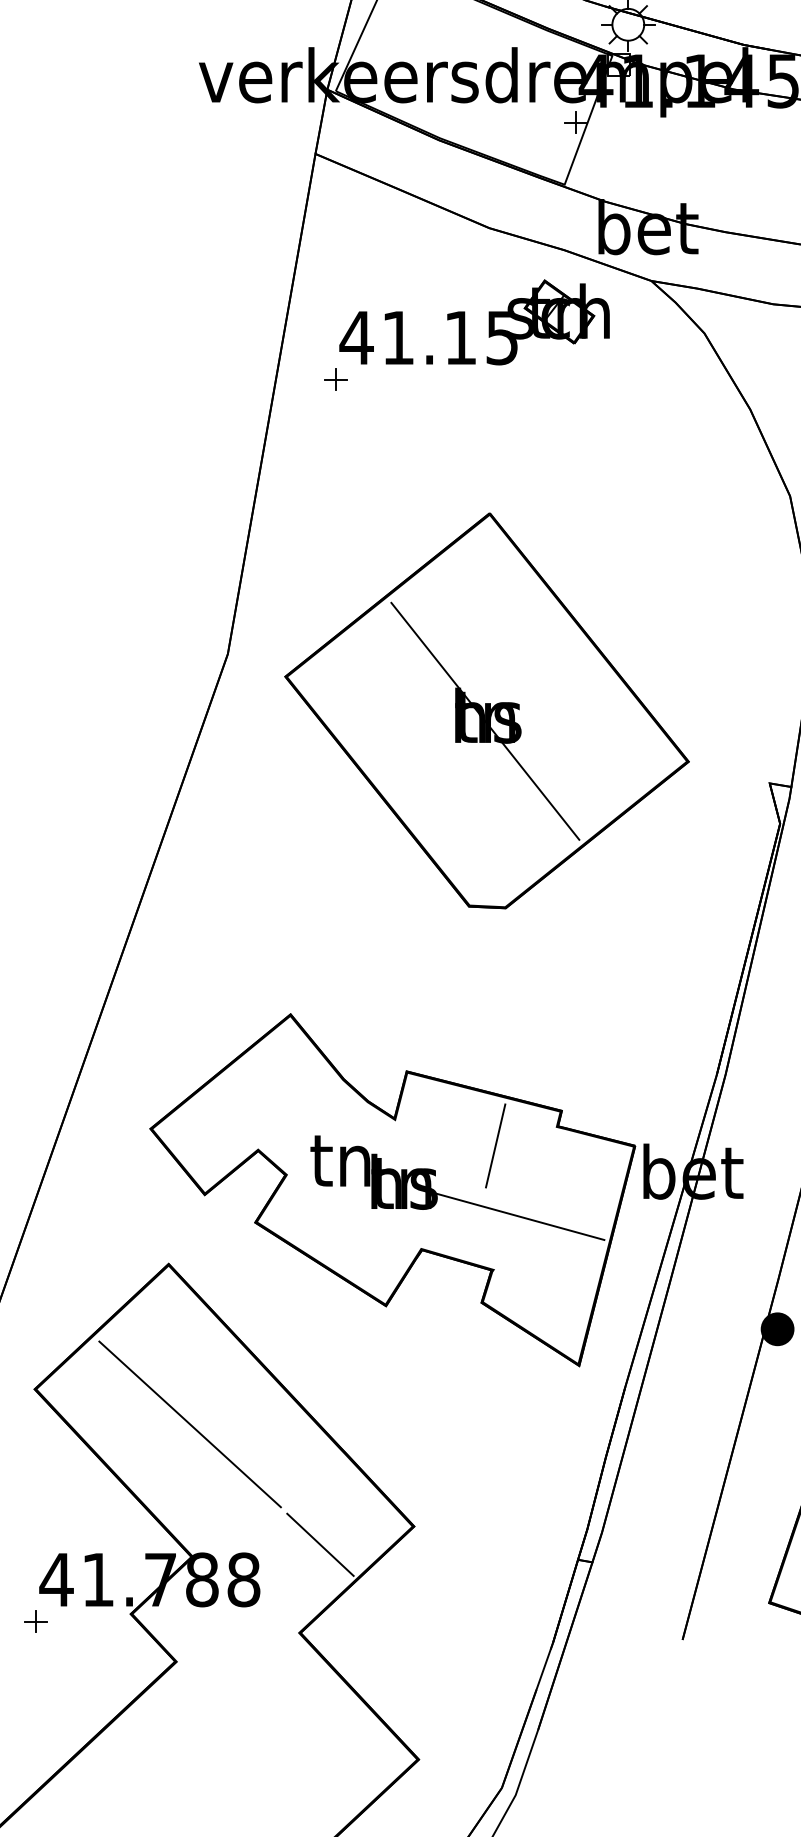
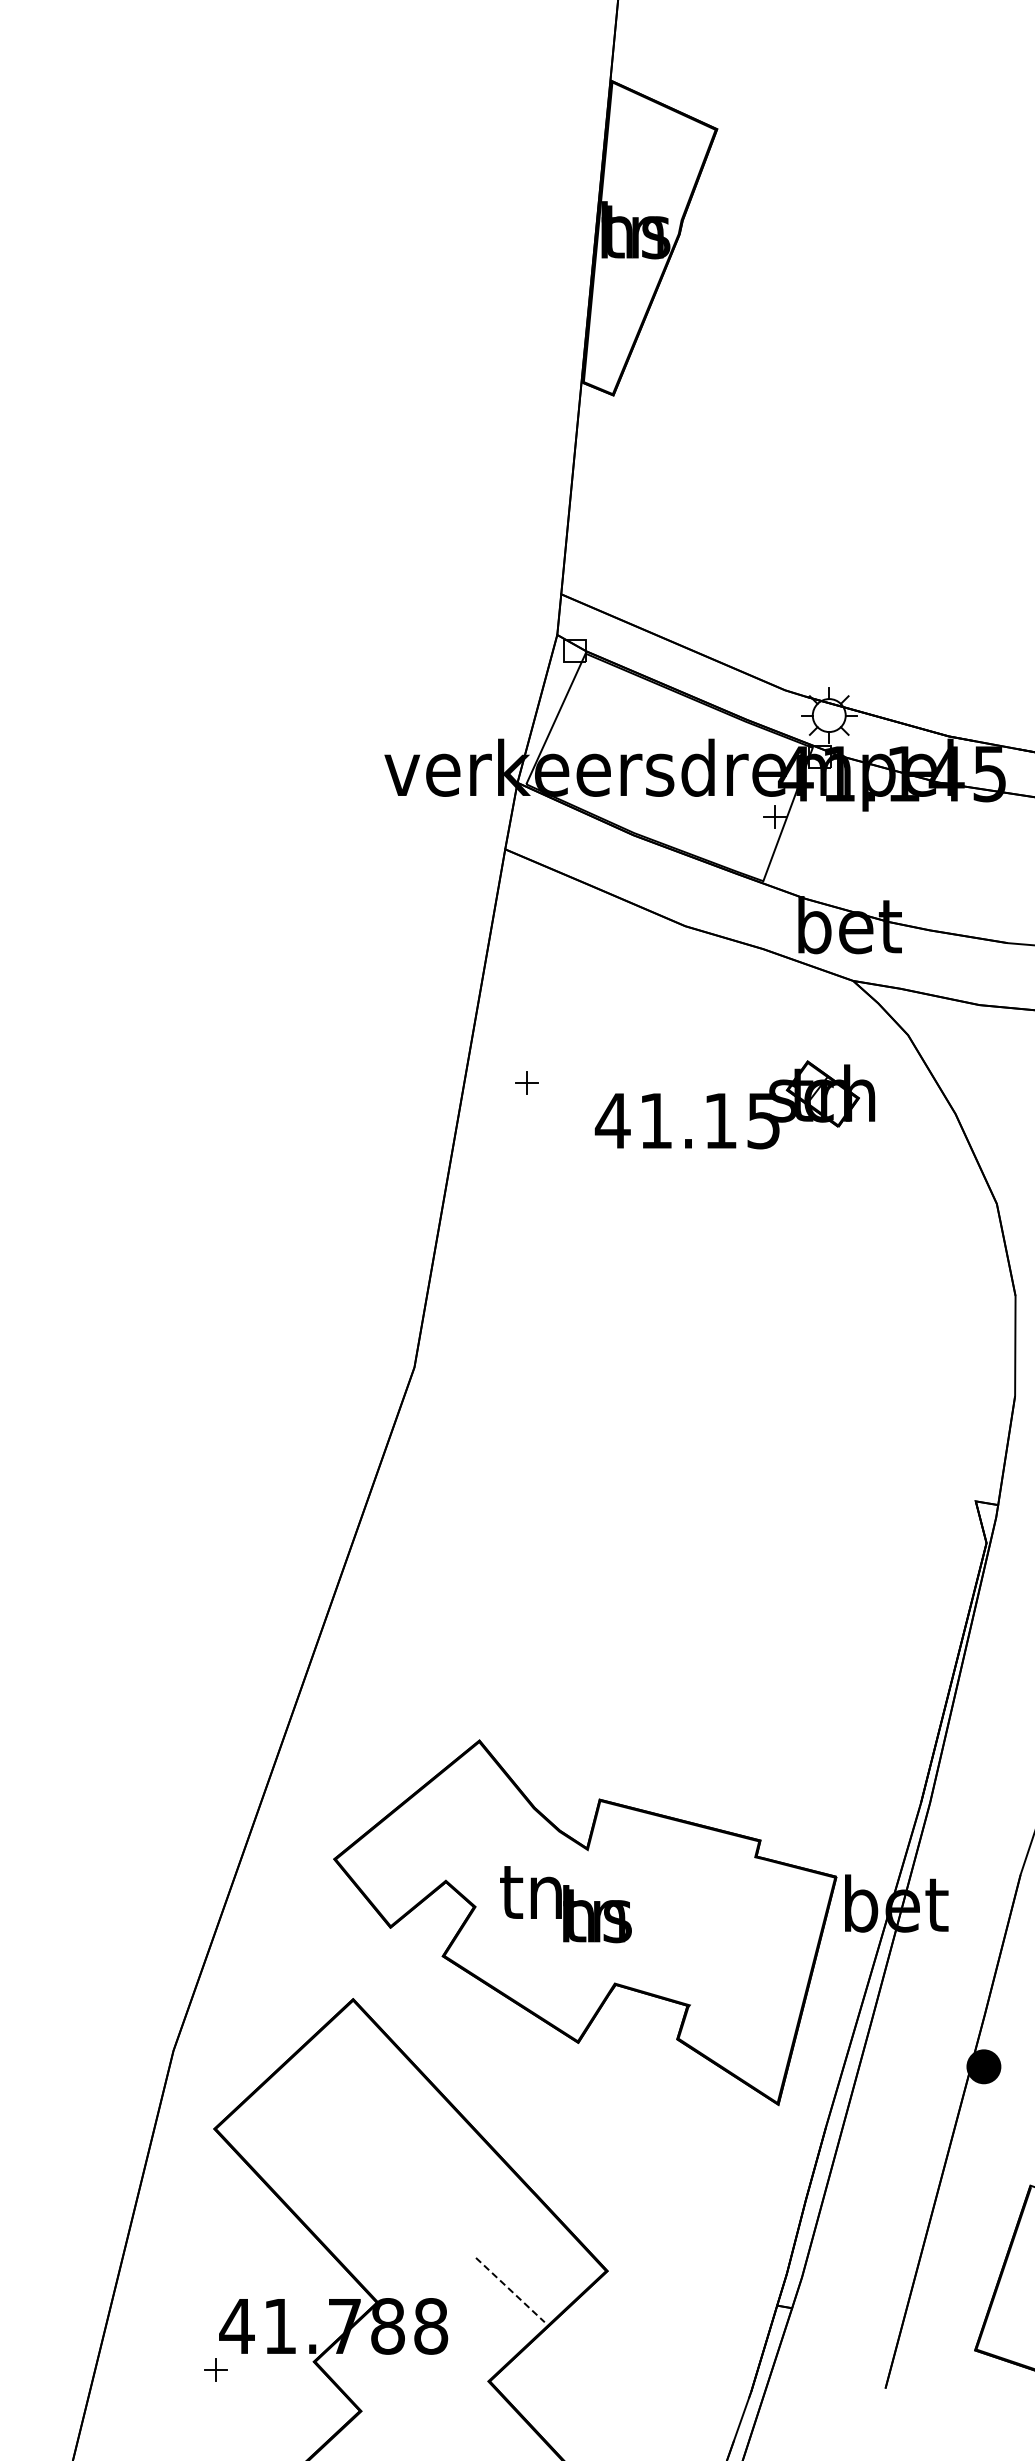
part: (465, 322) -> (725, 1104), moved
part: (486, 710) -> (682, 1425), removed
line: (495, 1145) -> (691, 1876), removed
line: (520, 1217) -> (717, 1950), removed
line: (190, 1424) -> (375, 2165), removed
line: (320, 1545) -> (510, 2290), solid -> dashed

